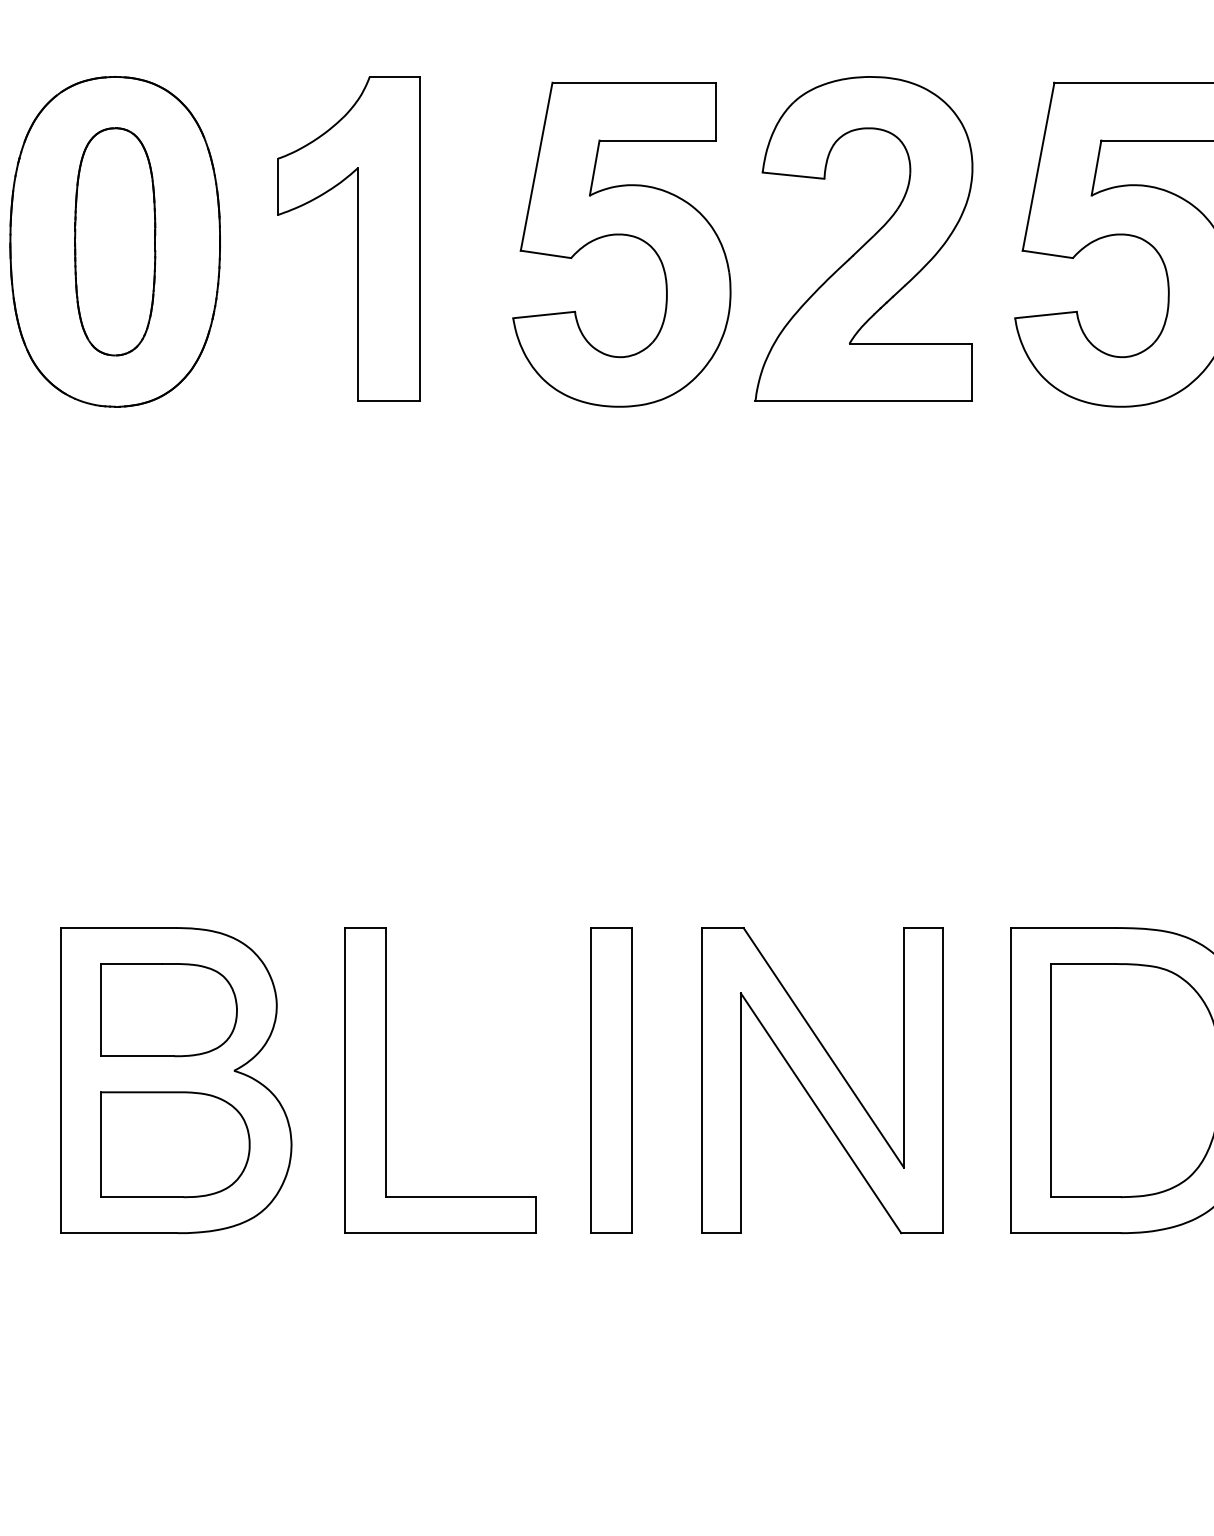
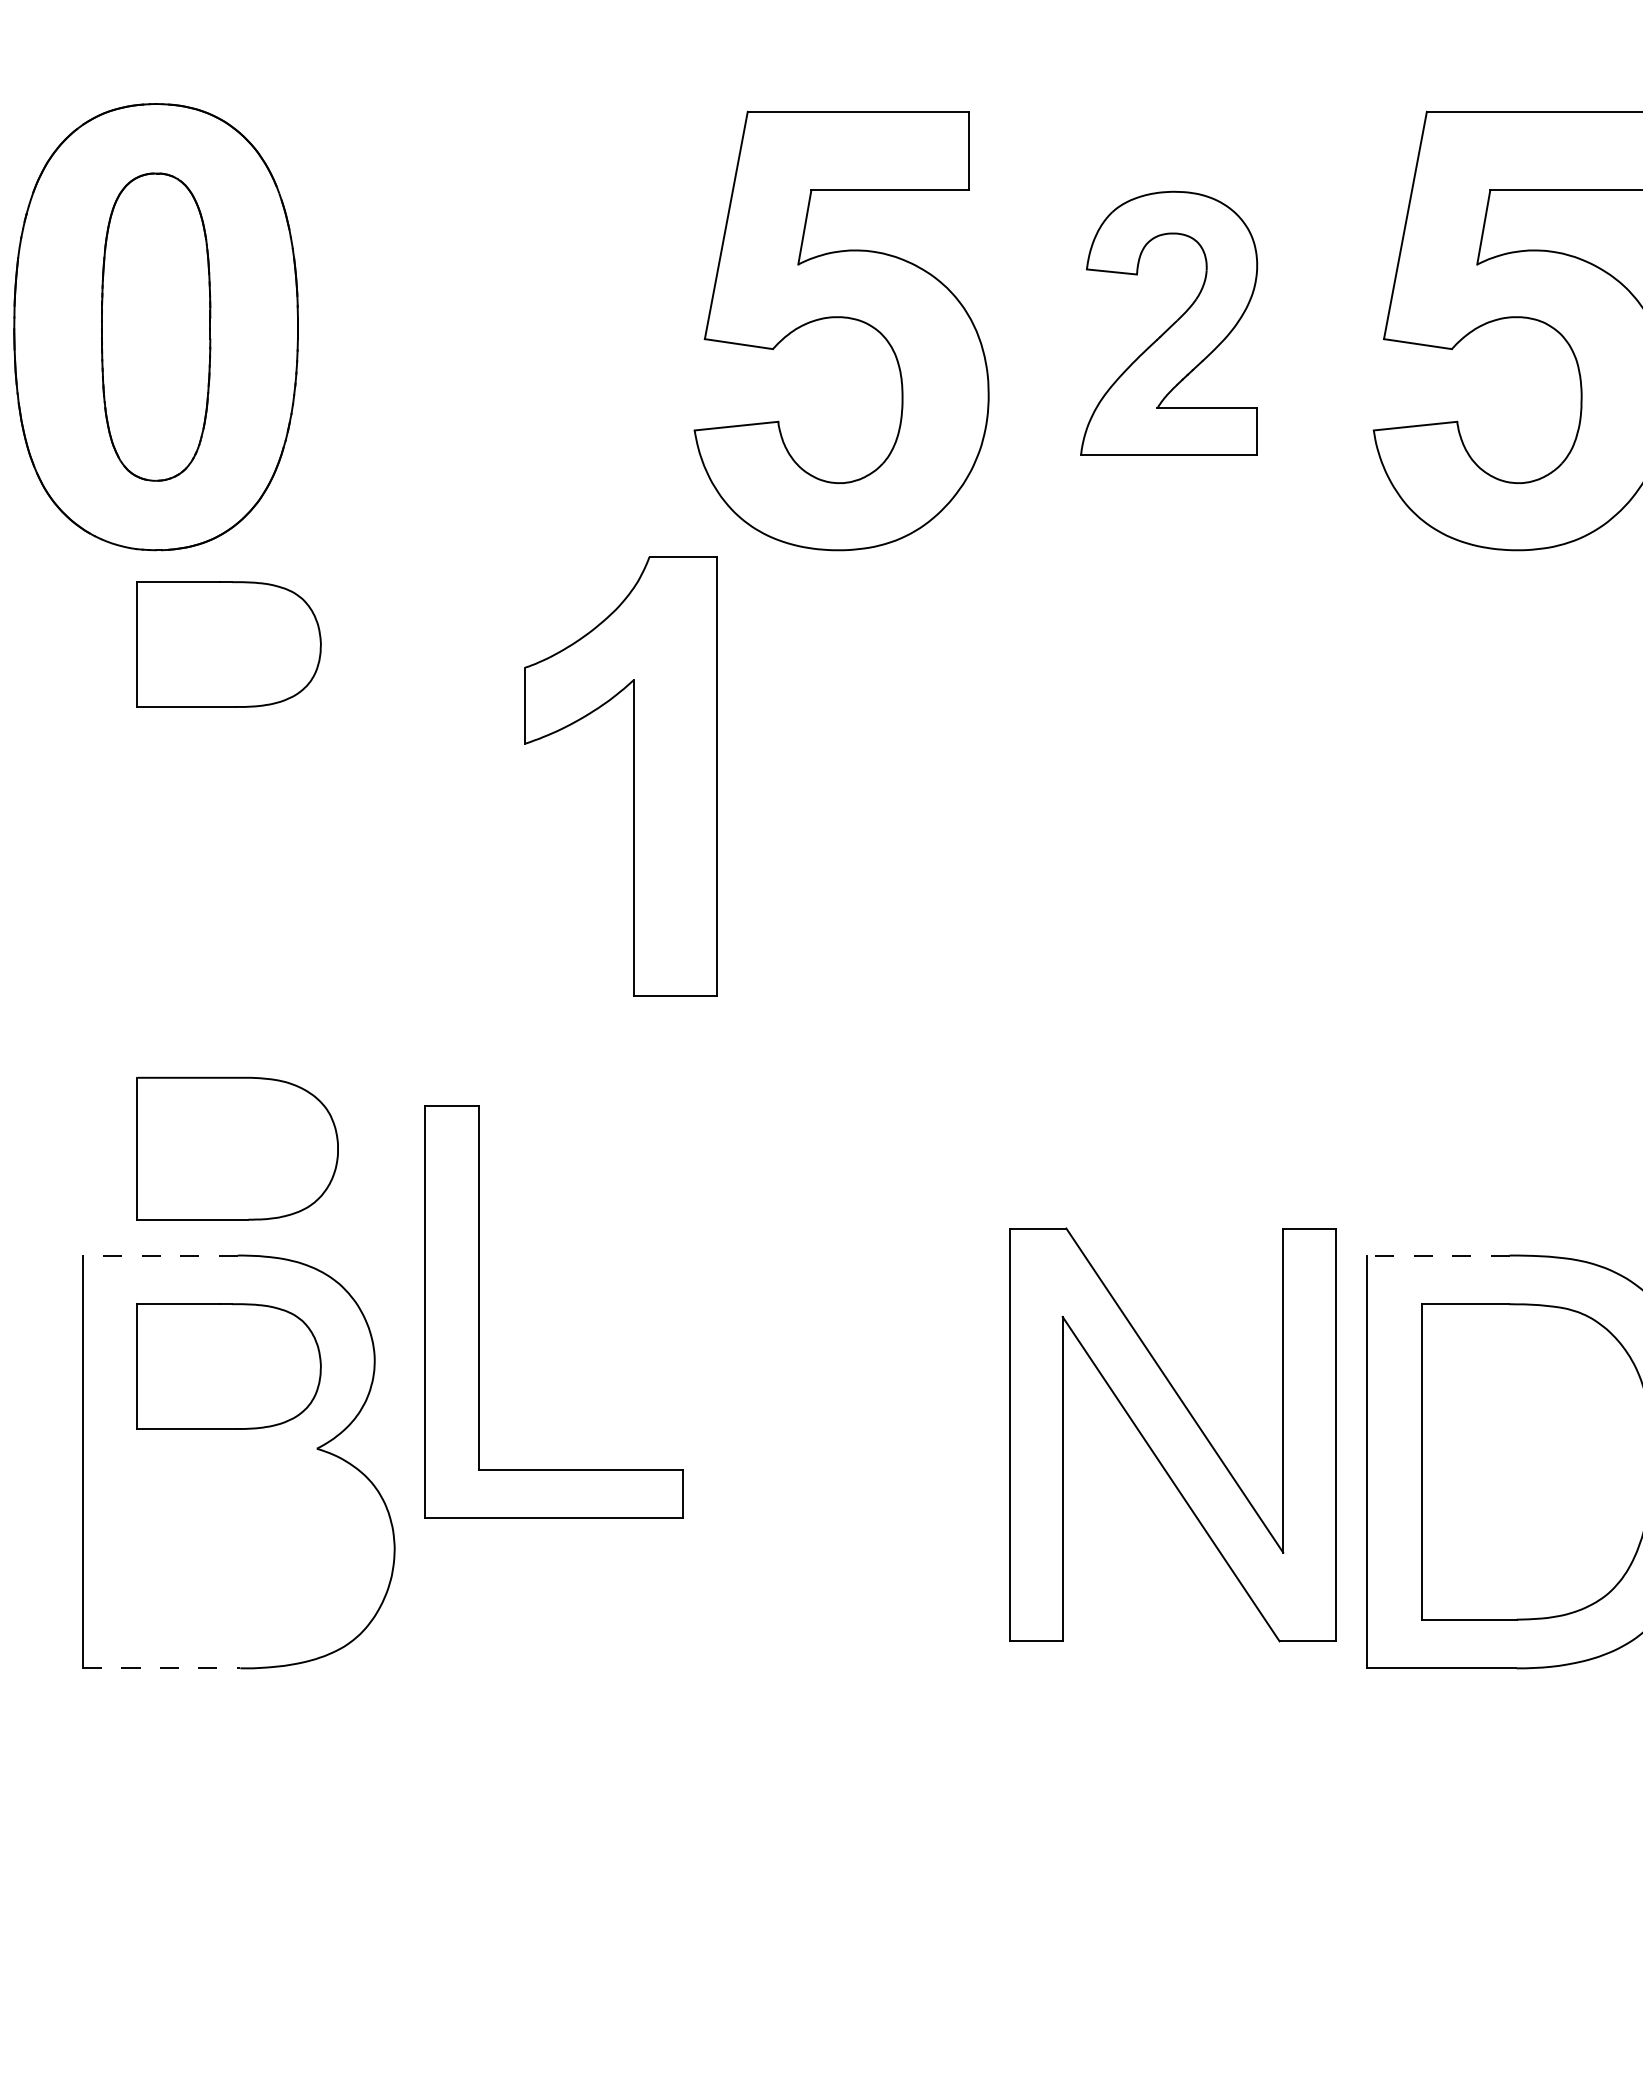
part: (357, 239) -> (633, 776), moved
part: (863, 239) -> (1168, 323), size x0.6
part: (168, 476) -> (228, 644), added
line: (117, 928) -> (159, 1255), solid -> dashed
line: (1063, 928) -> (1438, 1255), solid -> dashed
part: (386, 1080) -> (479, 1311), moved
part: (611, 1080) -> (827, 1461), removed
part: (822, 1080) -> (1172, 1434), moved
part: (175, 1144) -> (237, 1148), moved
line: (119, 1233) -> (161, 1668), solid -> dashed

